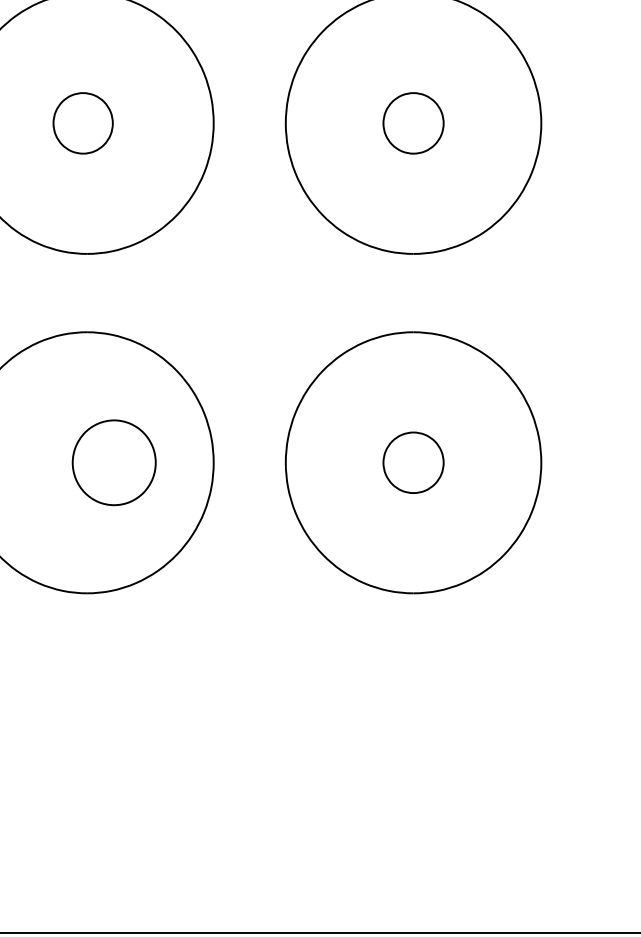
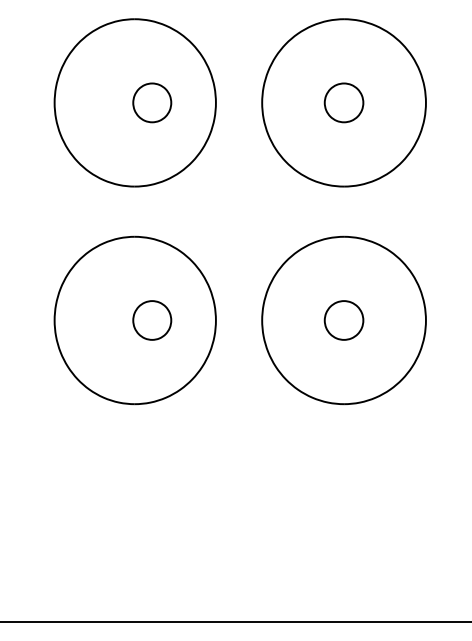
part: (83, 122) -> (152, 102), moved
part: (114, 462) -> (152, 320), size x0.71

